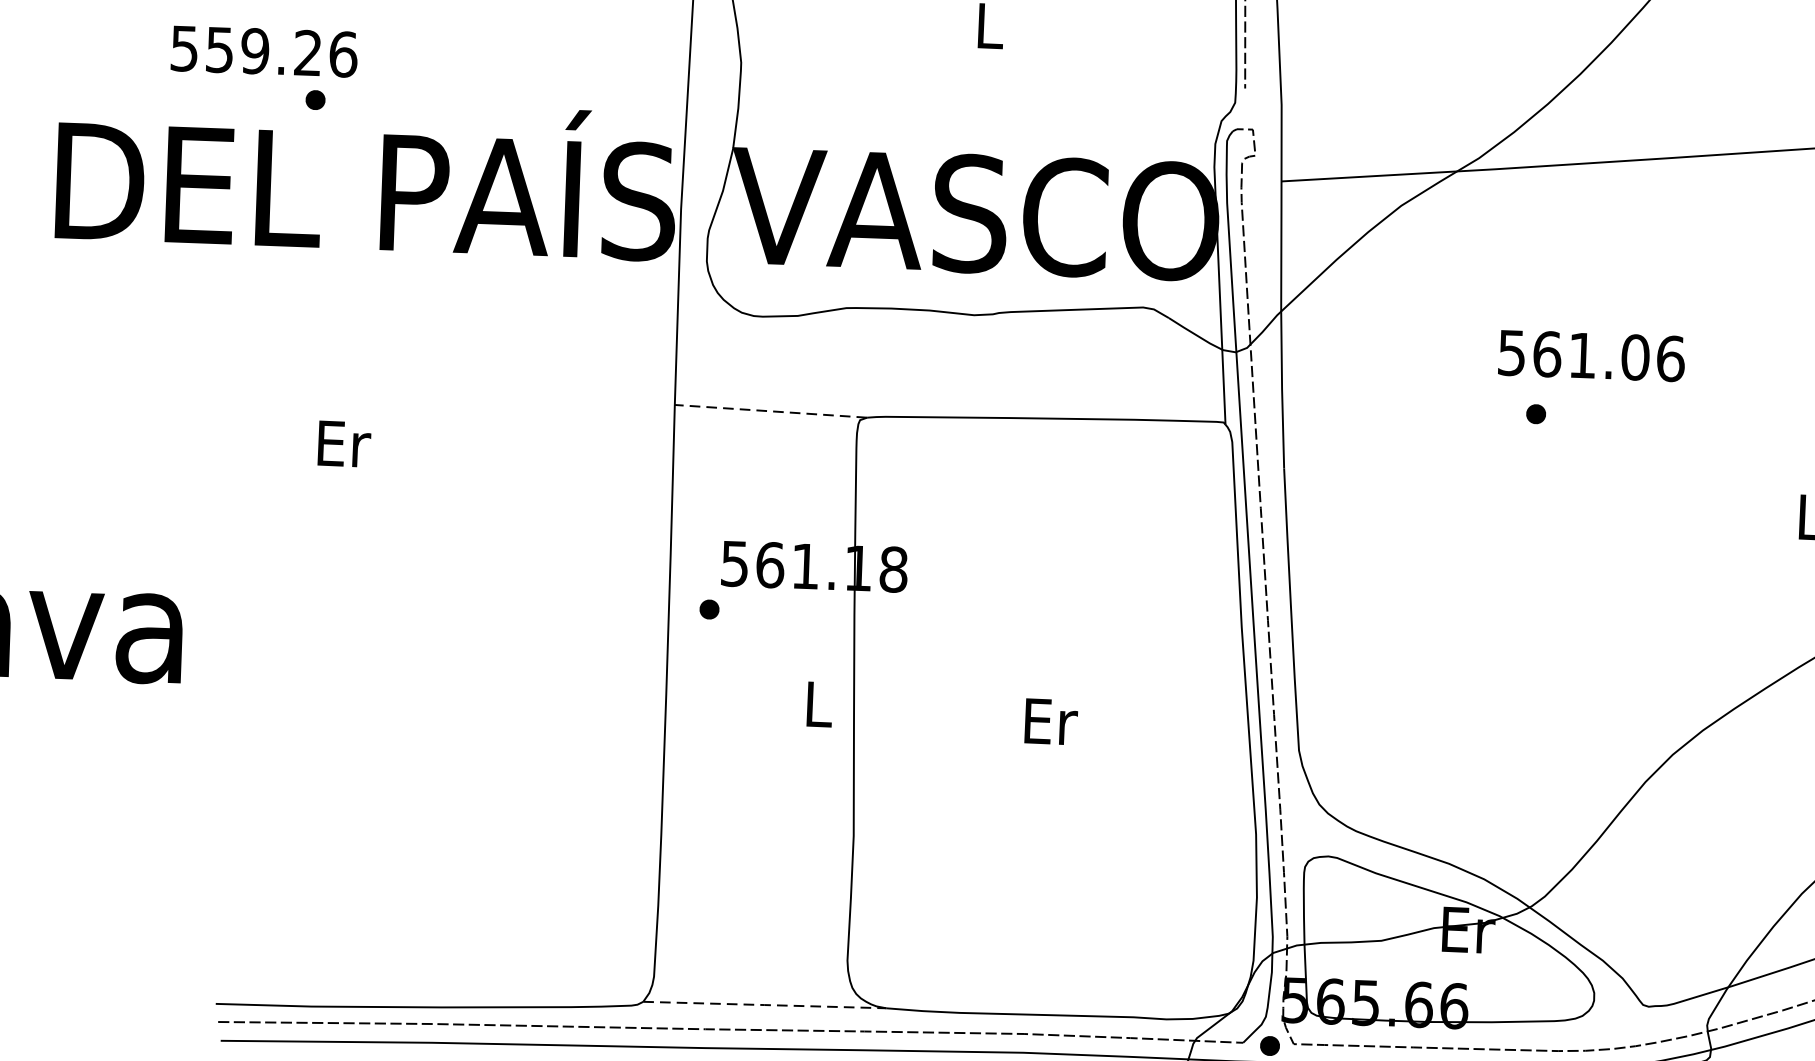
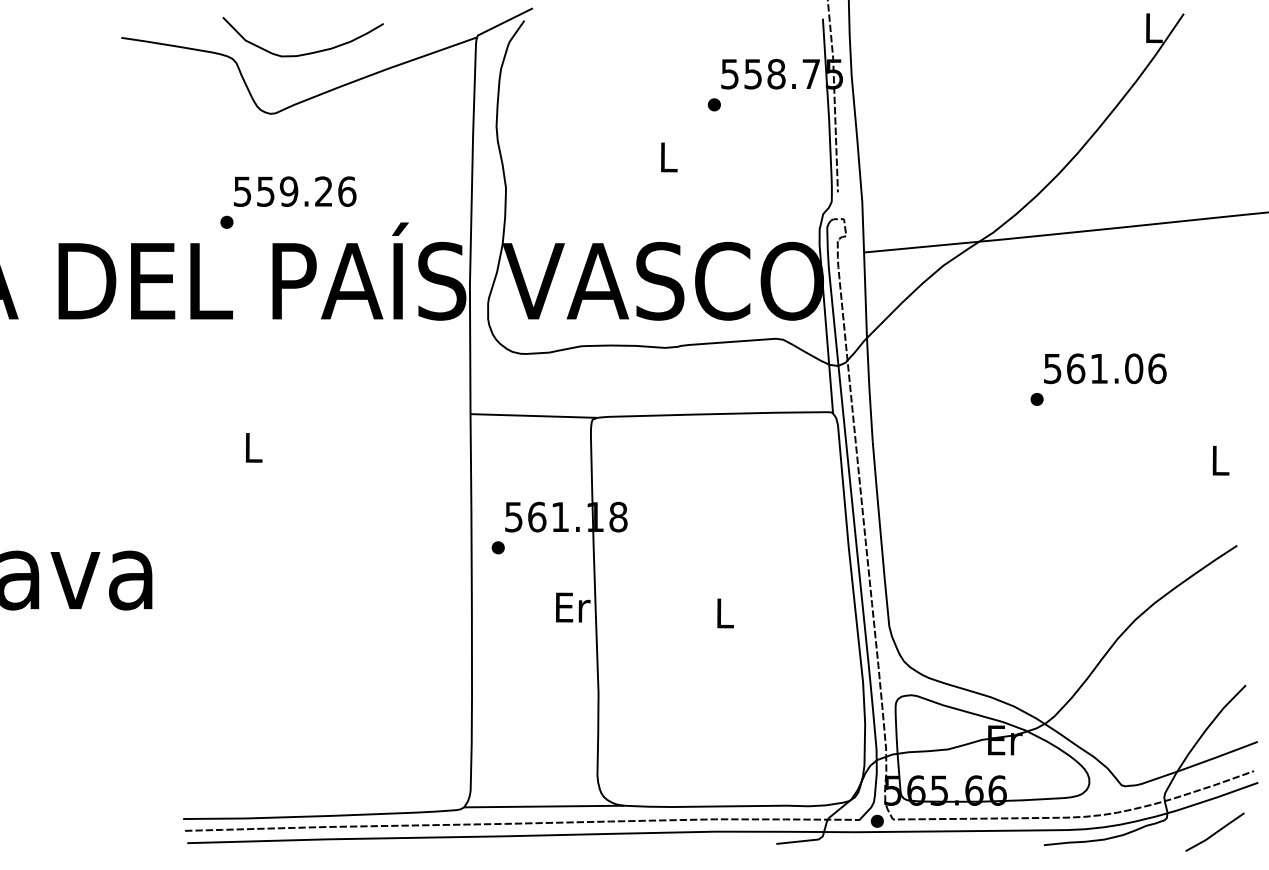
text: (264, 51) -> (295, 191), moved
text: (1592, 355) -> (1105, 368), moved
line: (770, 412) -> (533, 416), dashed -> solid
text: (344, 443) -> (254, 447), Er -> L
text: (820, 704) -> (573, 607), L -> Er
text: (1050, 721) -> (725, 613), Er -> L
line: (765, 1004) -> (544, 806), dashed -> solid

